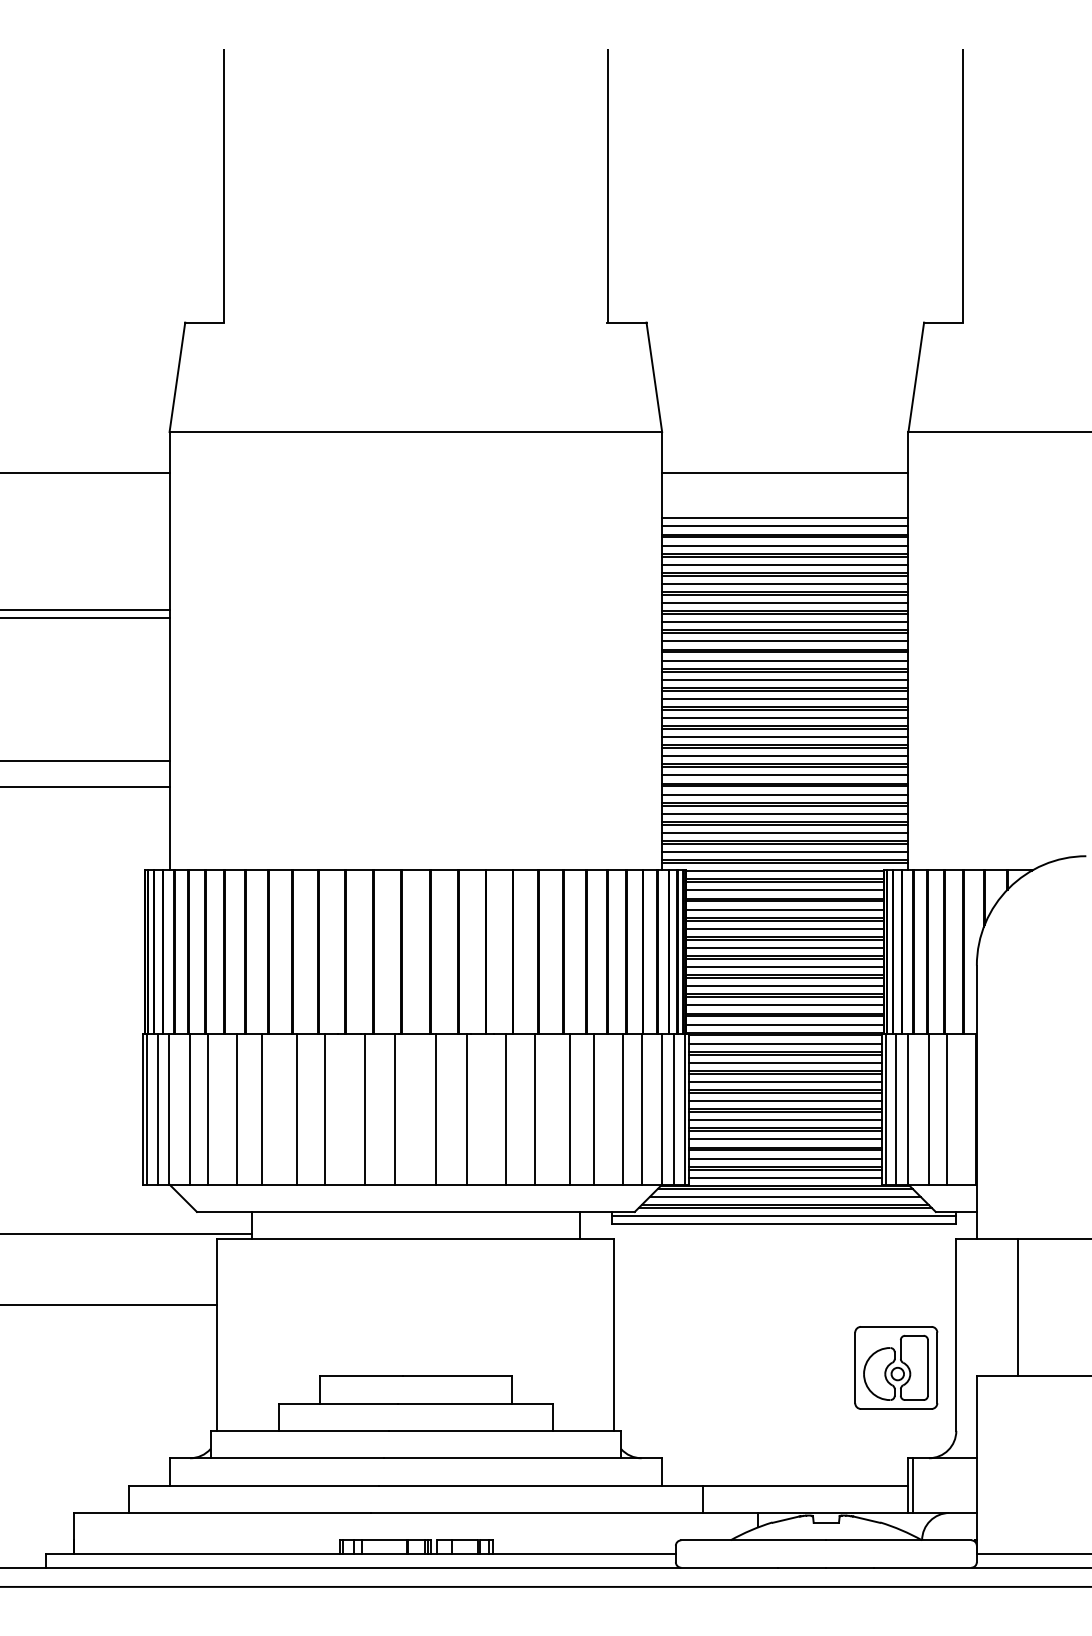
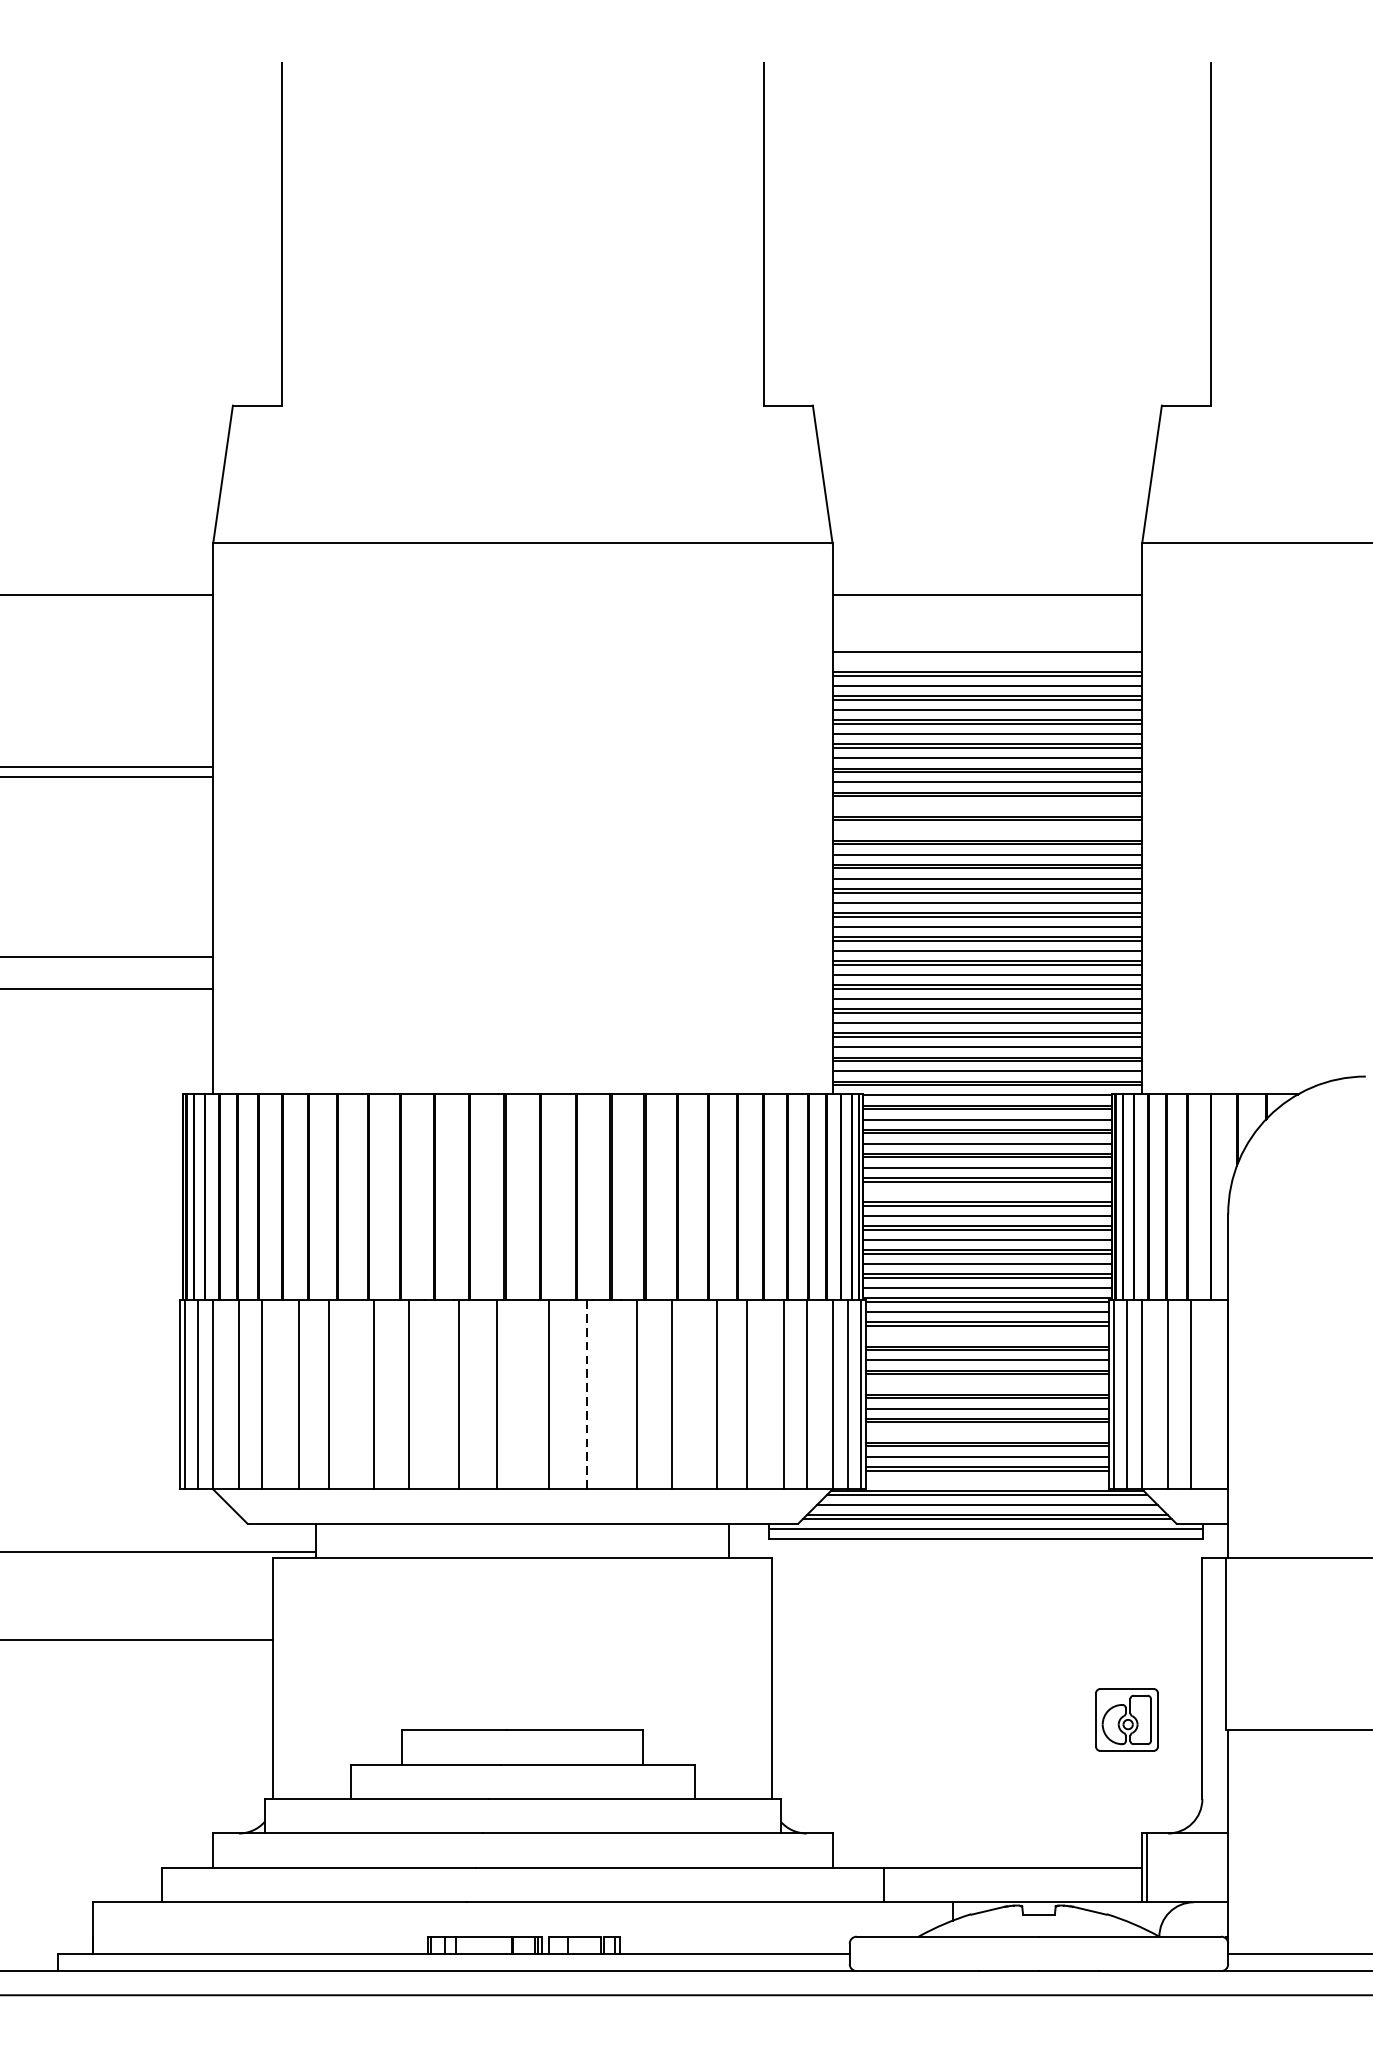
line: (785, 526) -> (987, 661), removed
line: (785, 641) -> (987, 806), removed
line: (785, 660) -> (987, 830), removed
line: (785, 947) -> (987, 1191), removed
line: (784, 1062) -> (986, 1335), removed
line: (784, 1101) -> (986, 1384), removed
line: (466, 1109) -> (586, 1395), solid -> dashed
line: (784, 1139) -> (986, 1432), removed
line: (784, 1177) -> (986, 1480), removed
line: (1017, 1307) -> (1225, 1643), moved
part: (896, 1367) -> (1127, 1719), size x0.6

